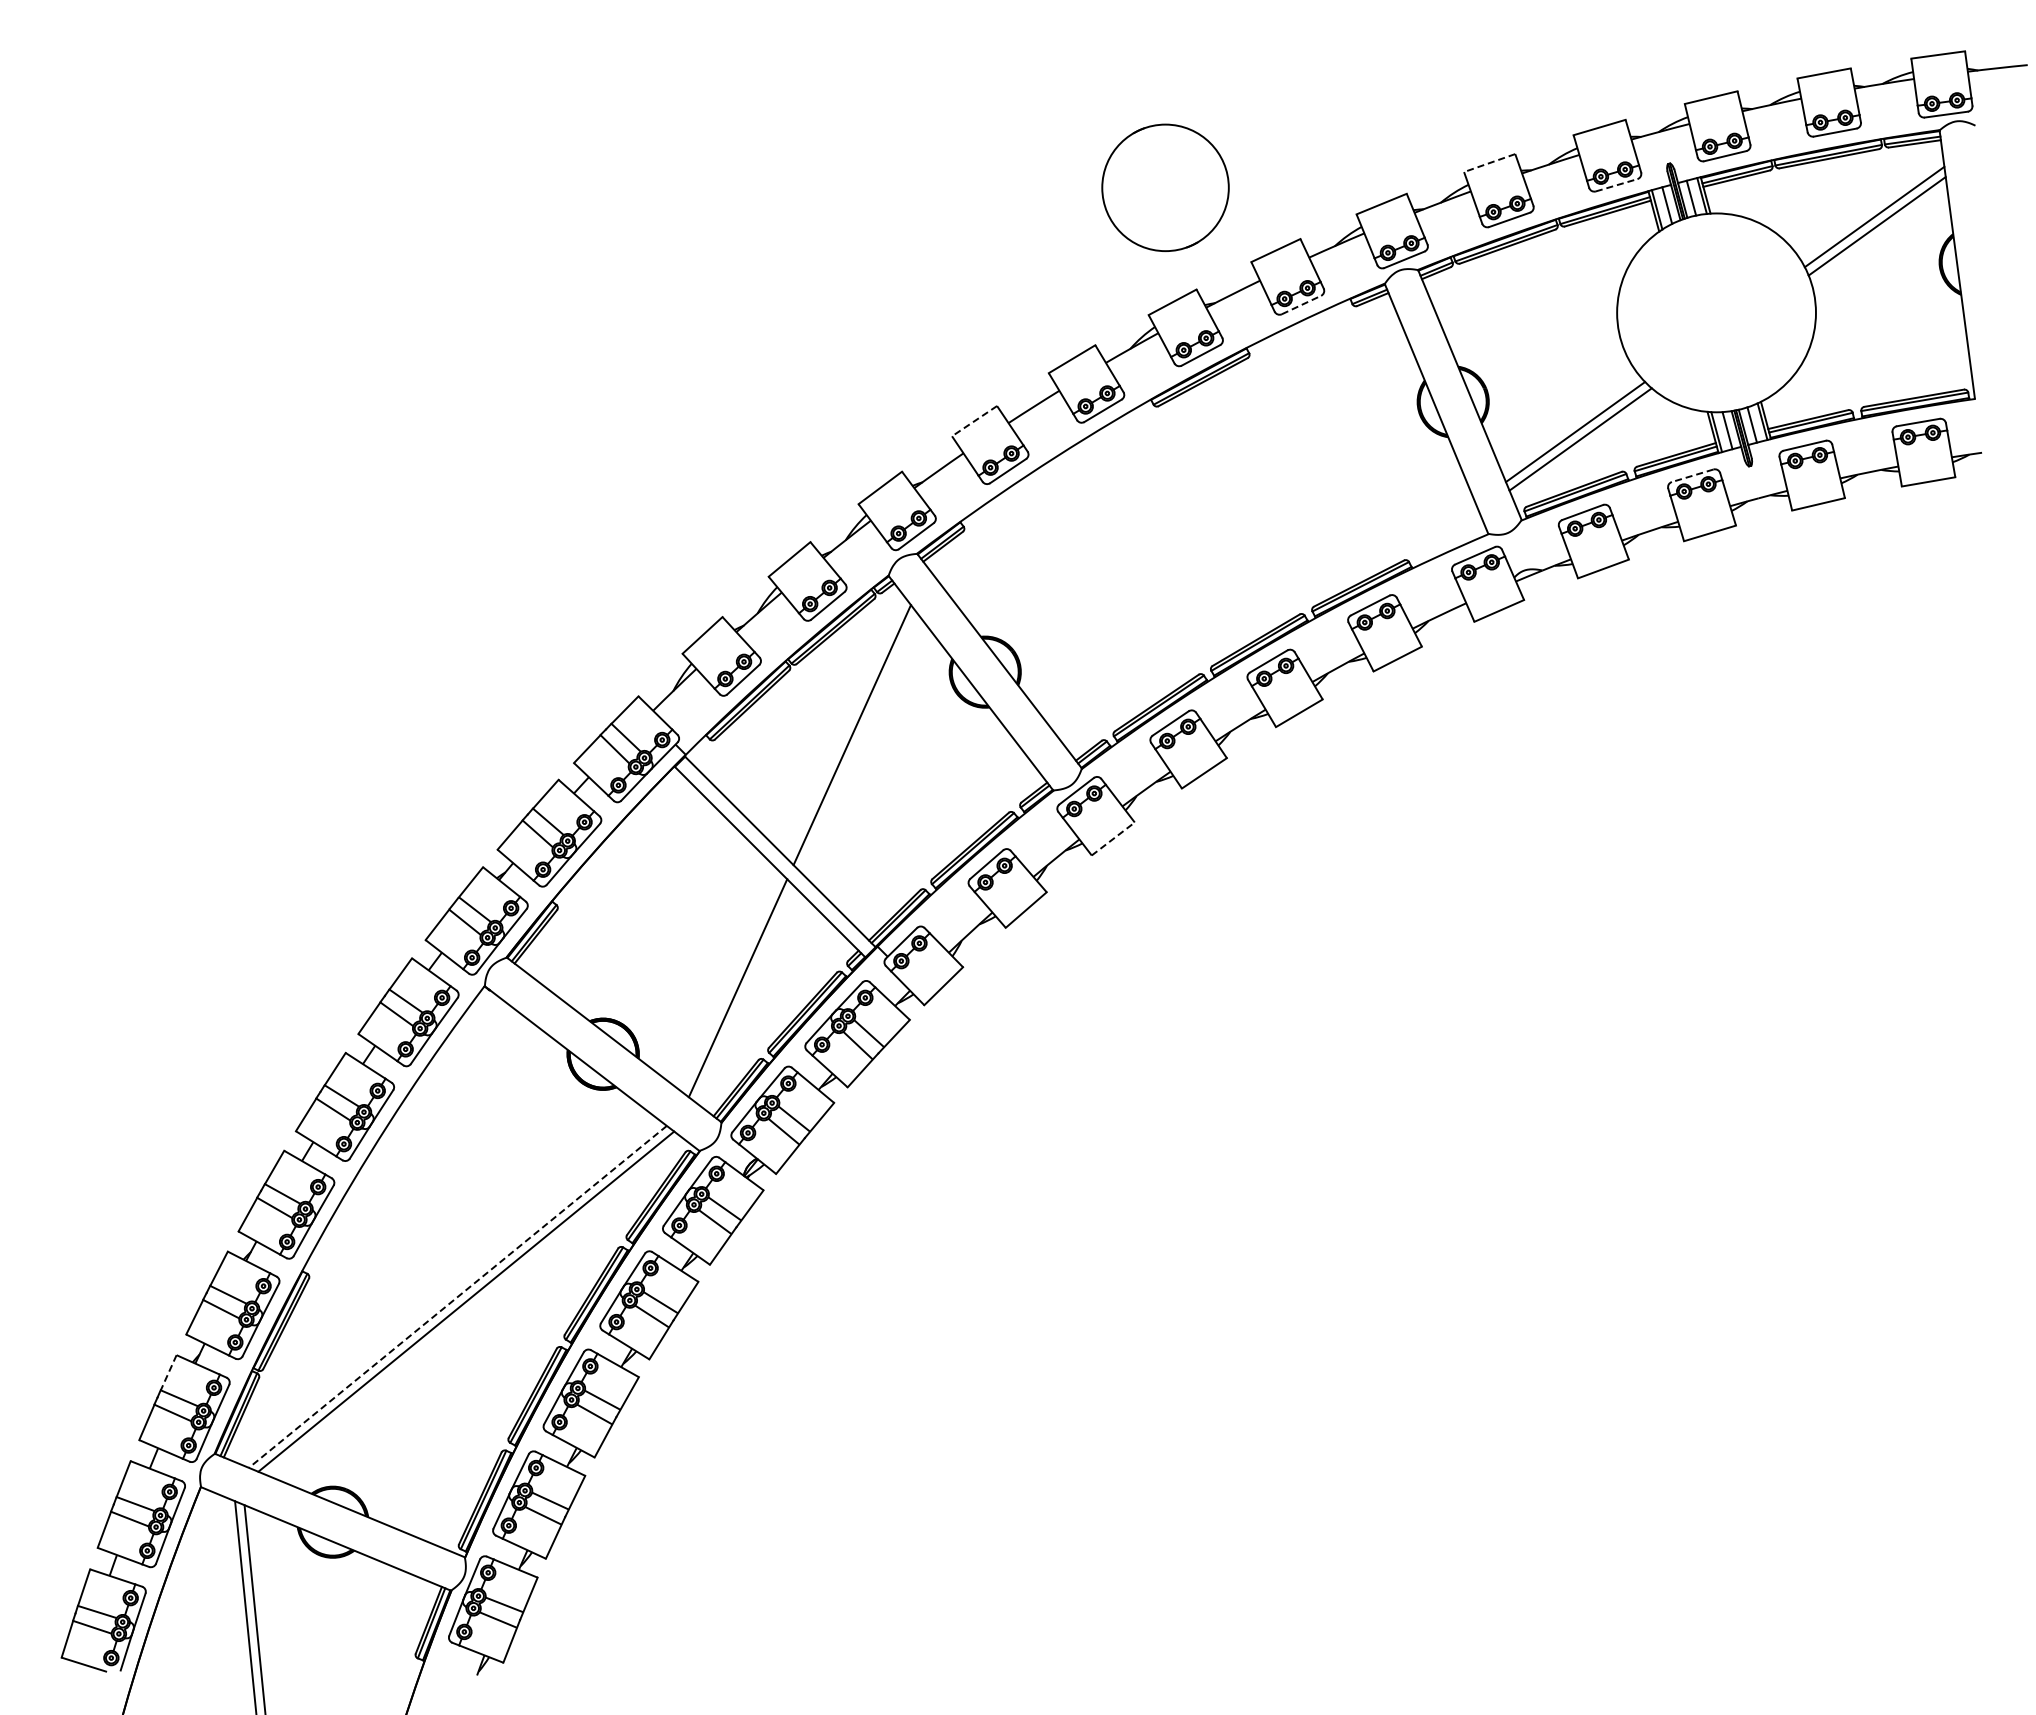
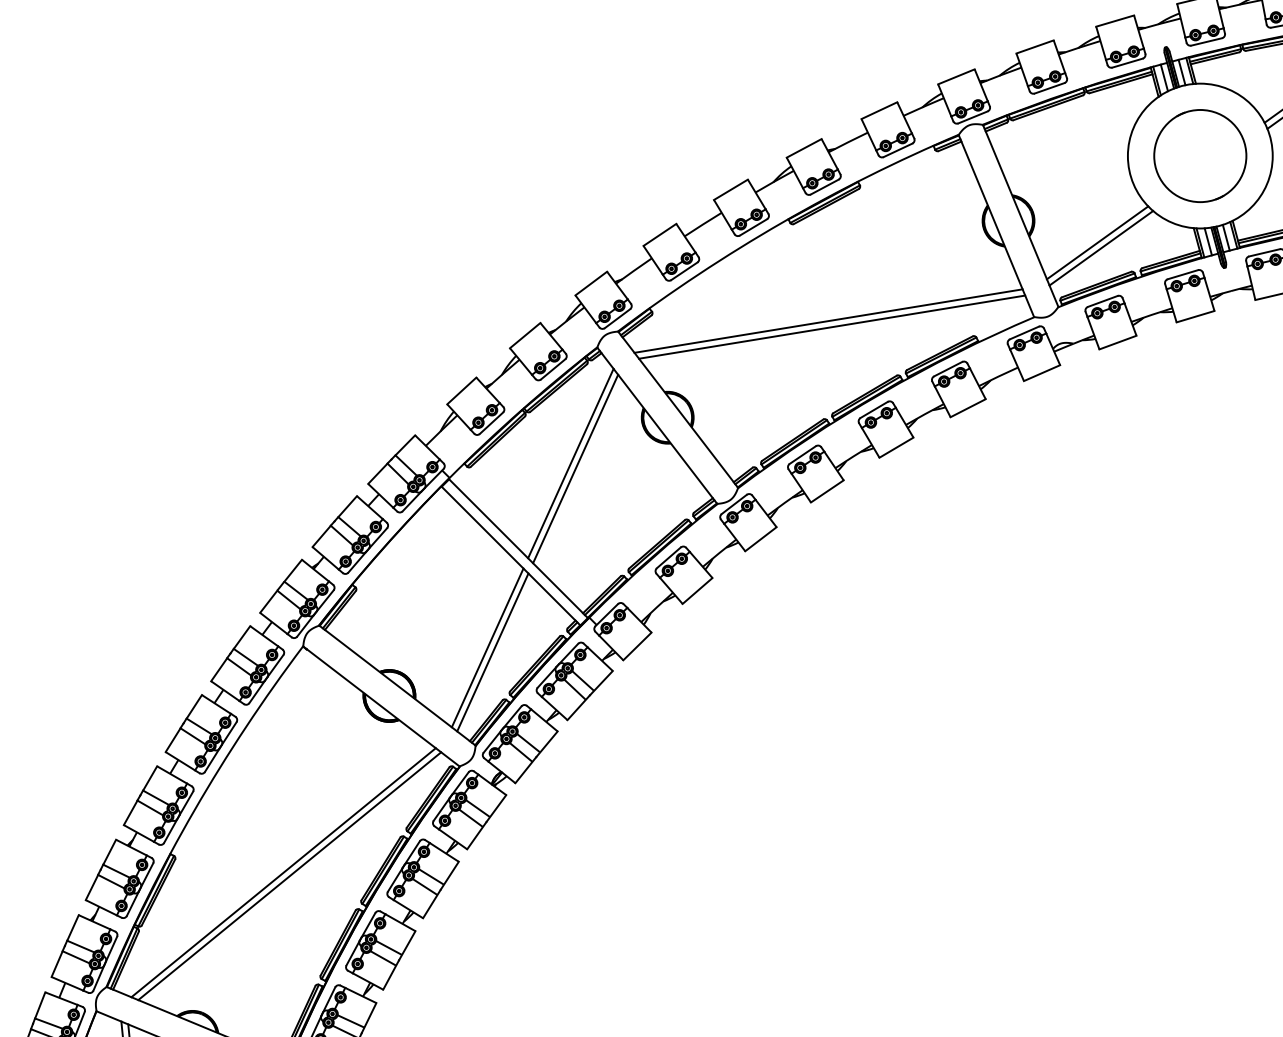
line: (1489, 163) -> (1034, 47), dashed -> solid
line: (1616, 185) -> (1127, 63), dashed -> solid
circle: (1165, 187) -> (1200, 155), moved
line: (1301, 305) -> (898, 150), dashed -> solid
line: (974, 421) -> (659, 235), dashed -> solid
line: (1692, 475) -> (1182, 274), dashed -> solid
line: (1205, 539) -> (828, 321), added
line: (1210, 547) -> (831, 326), added
line: (858, 742) -> (575, 468), added
line: (1113, 838) -> (761, 538), dashed -> solid
line: (745, 994) -> (493, 652), added
line: (457, 1296) -> (283, 872), dashed -> solid
line: (168, 1373) -> (72, 928), dashed -> solid

